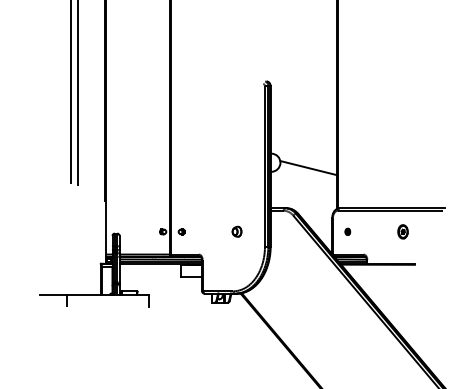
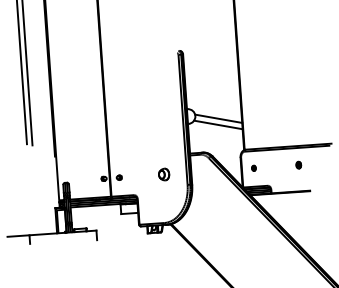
line: (307, 175) -> (218, 124), added
part: (236, 231) -> (163, 174), size x1.43
part: (402, 231) -> (298, 164), size x0.62

